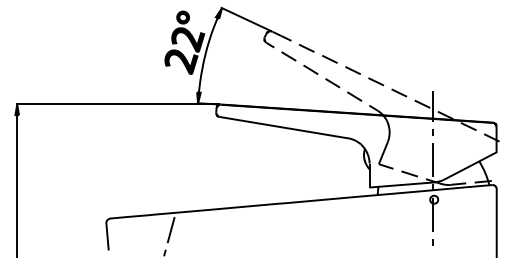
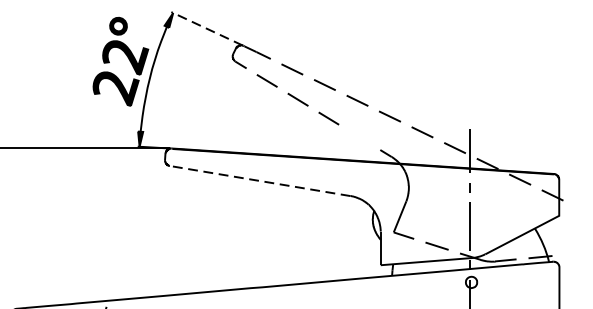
line: (245, 19) -> (206, 28), solid -> dashed
line: (354, 96) -> (359, 137), removed
line: (283, 127) -> (259, 180), solid -> dashed

